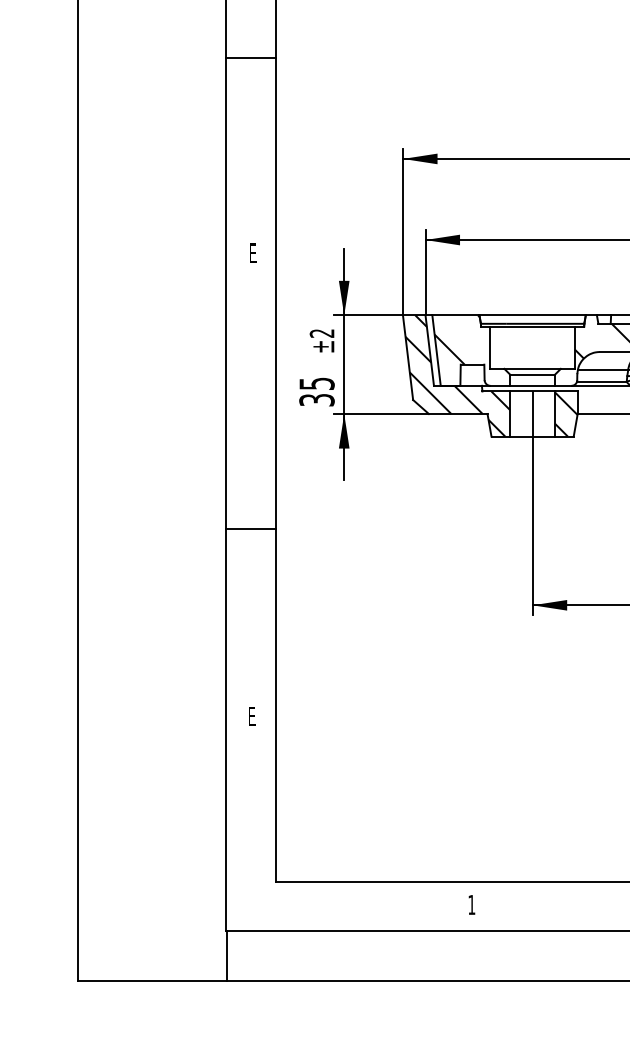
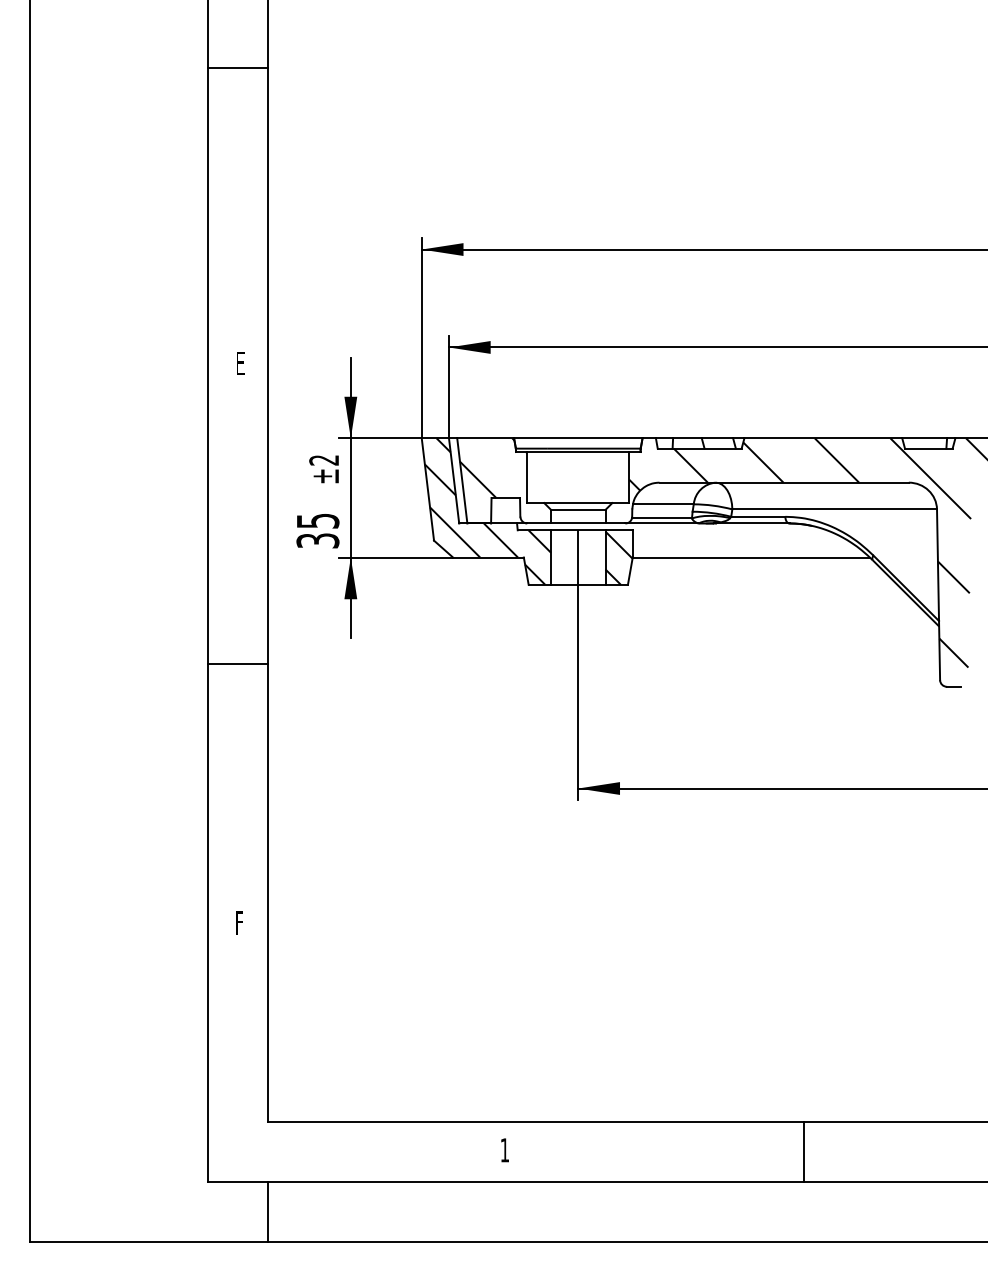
line: (250, 57) -> (237, 68), moved
line: (250, 528) -> (237, 663), moved
text: (252, 716) -> (239, 922), E -> F
line: (226, 955) -> (267, 1211), moved

